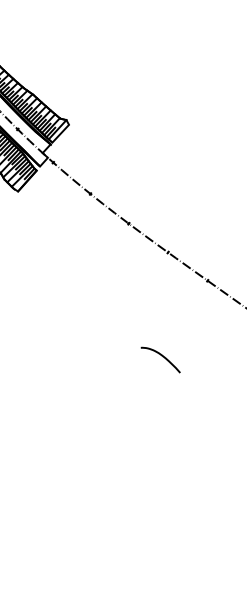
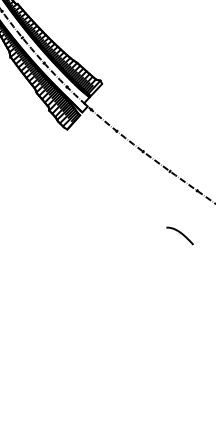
curve: (159, 356) -> (179, 233), moved

